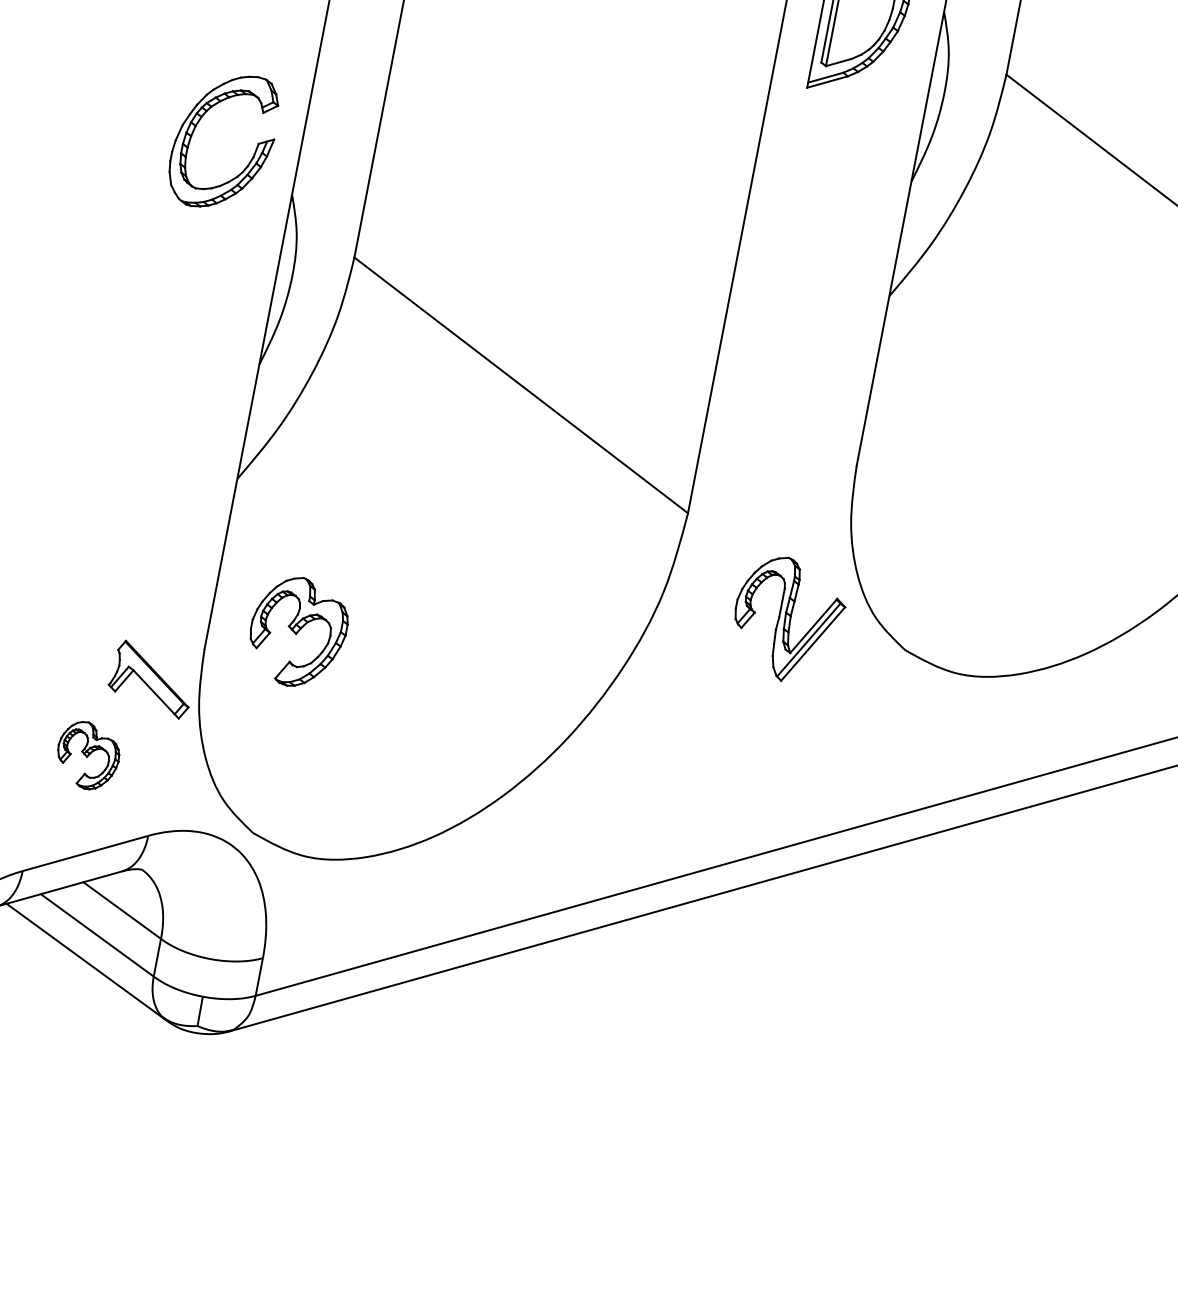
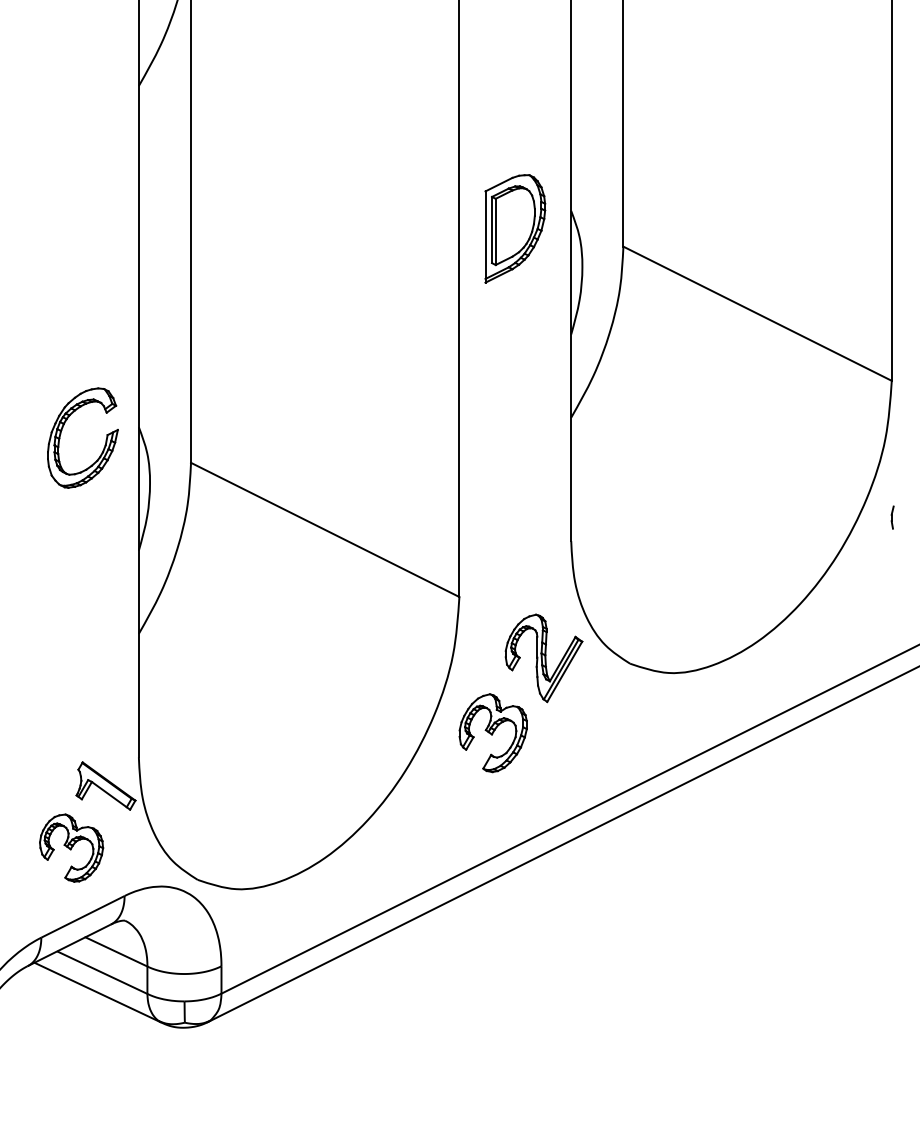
part: (197, 125) -> (62, 430), moved
part: (297, 632) -> (492, 733), moved
part: (88, 755) -> (71, 847), size x1.43

